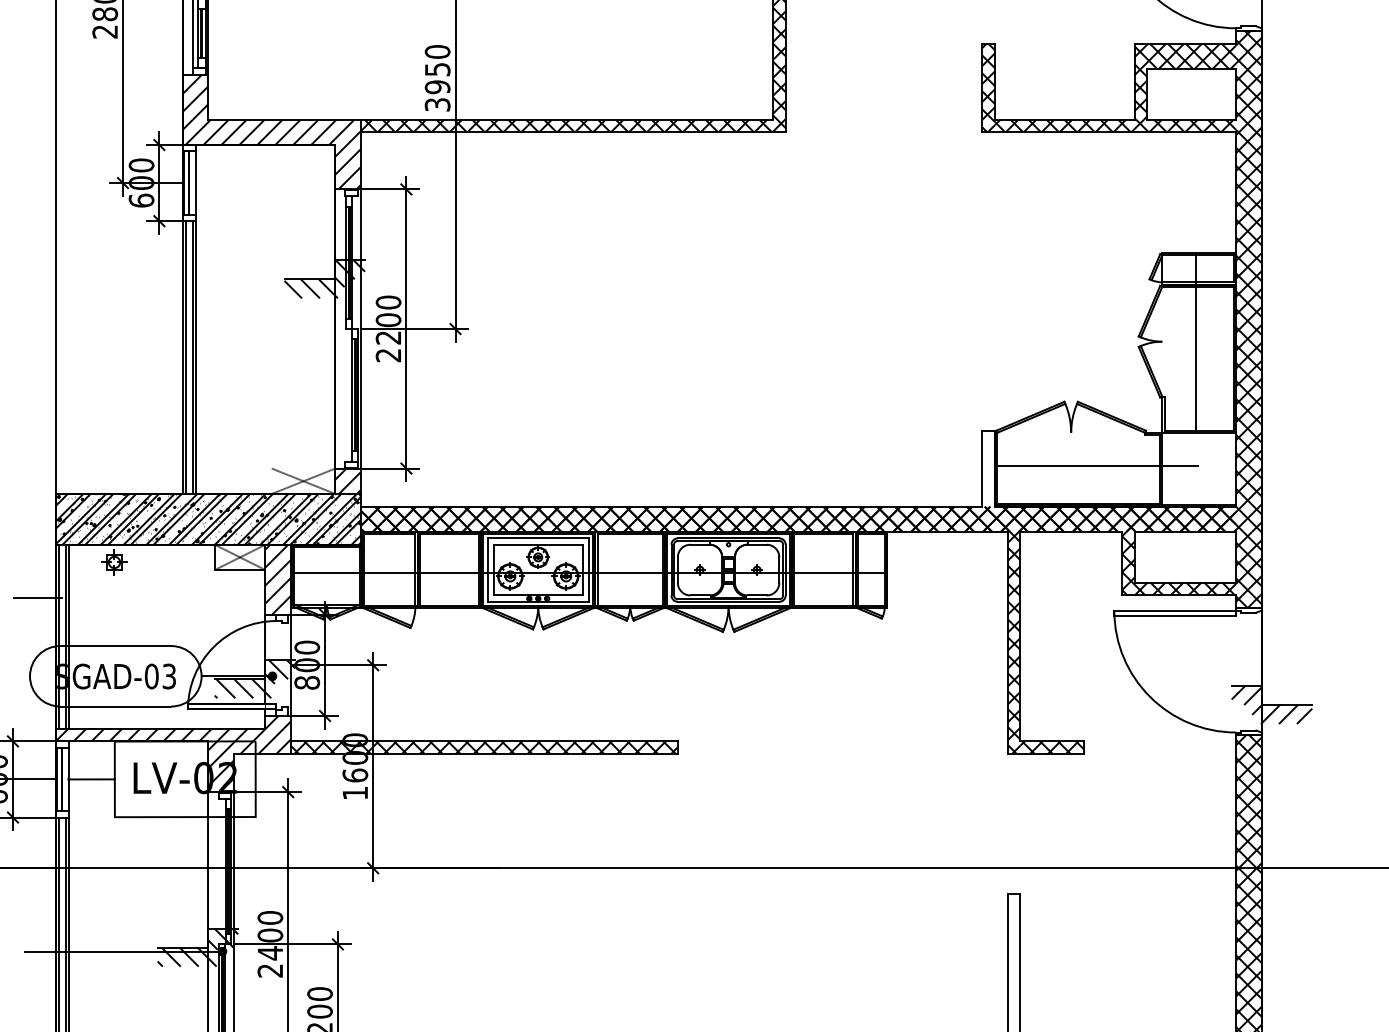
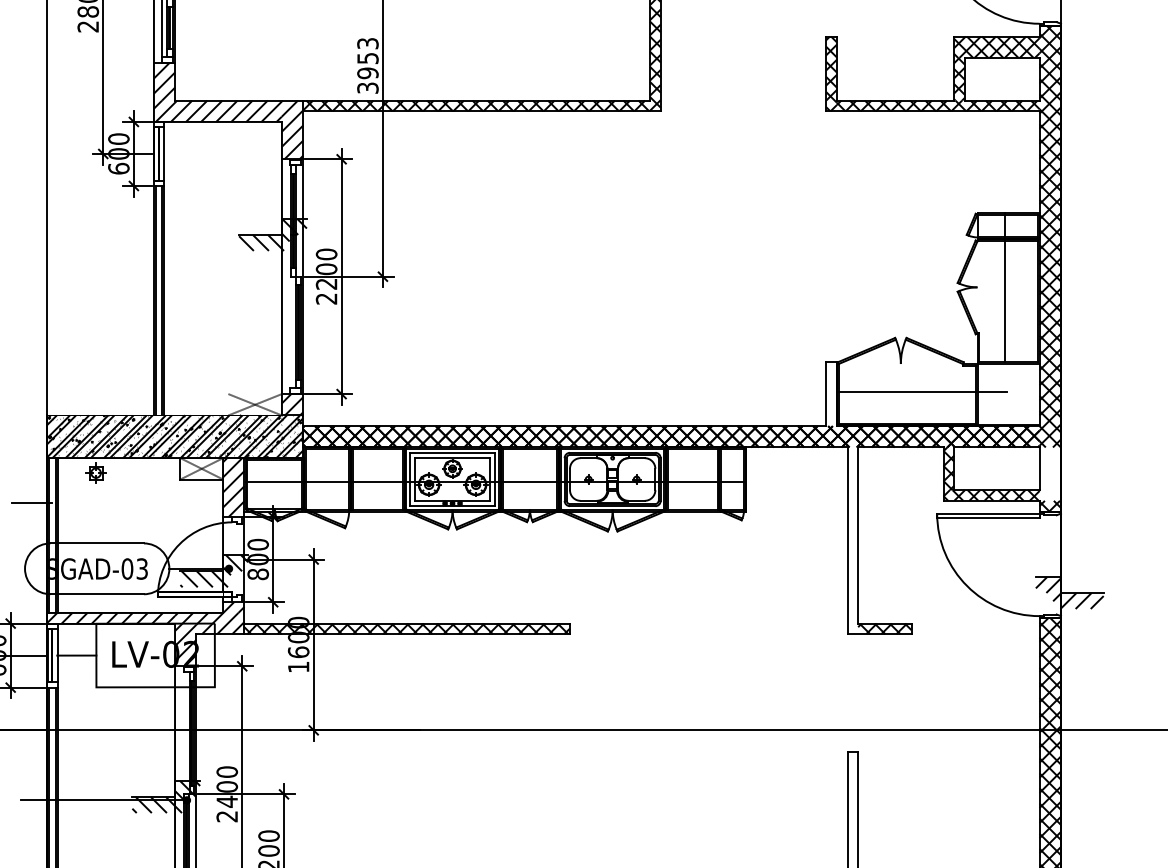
text: (437, 51) -> (367, 43), 3950 -> 3953
hatch: (1248, 563) -> (1050, 473), removed
hatch: (1013, 643) -> (852, 541), removed

